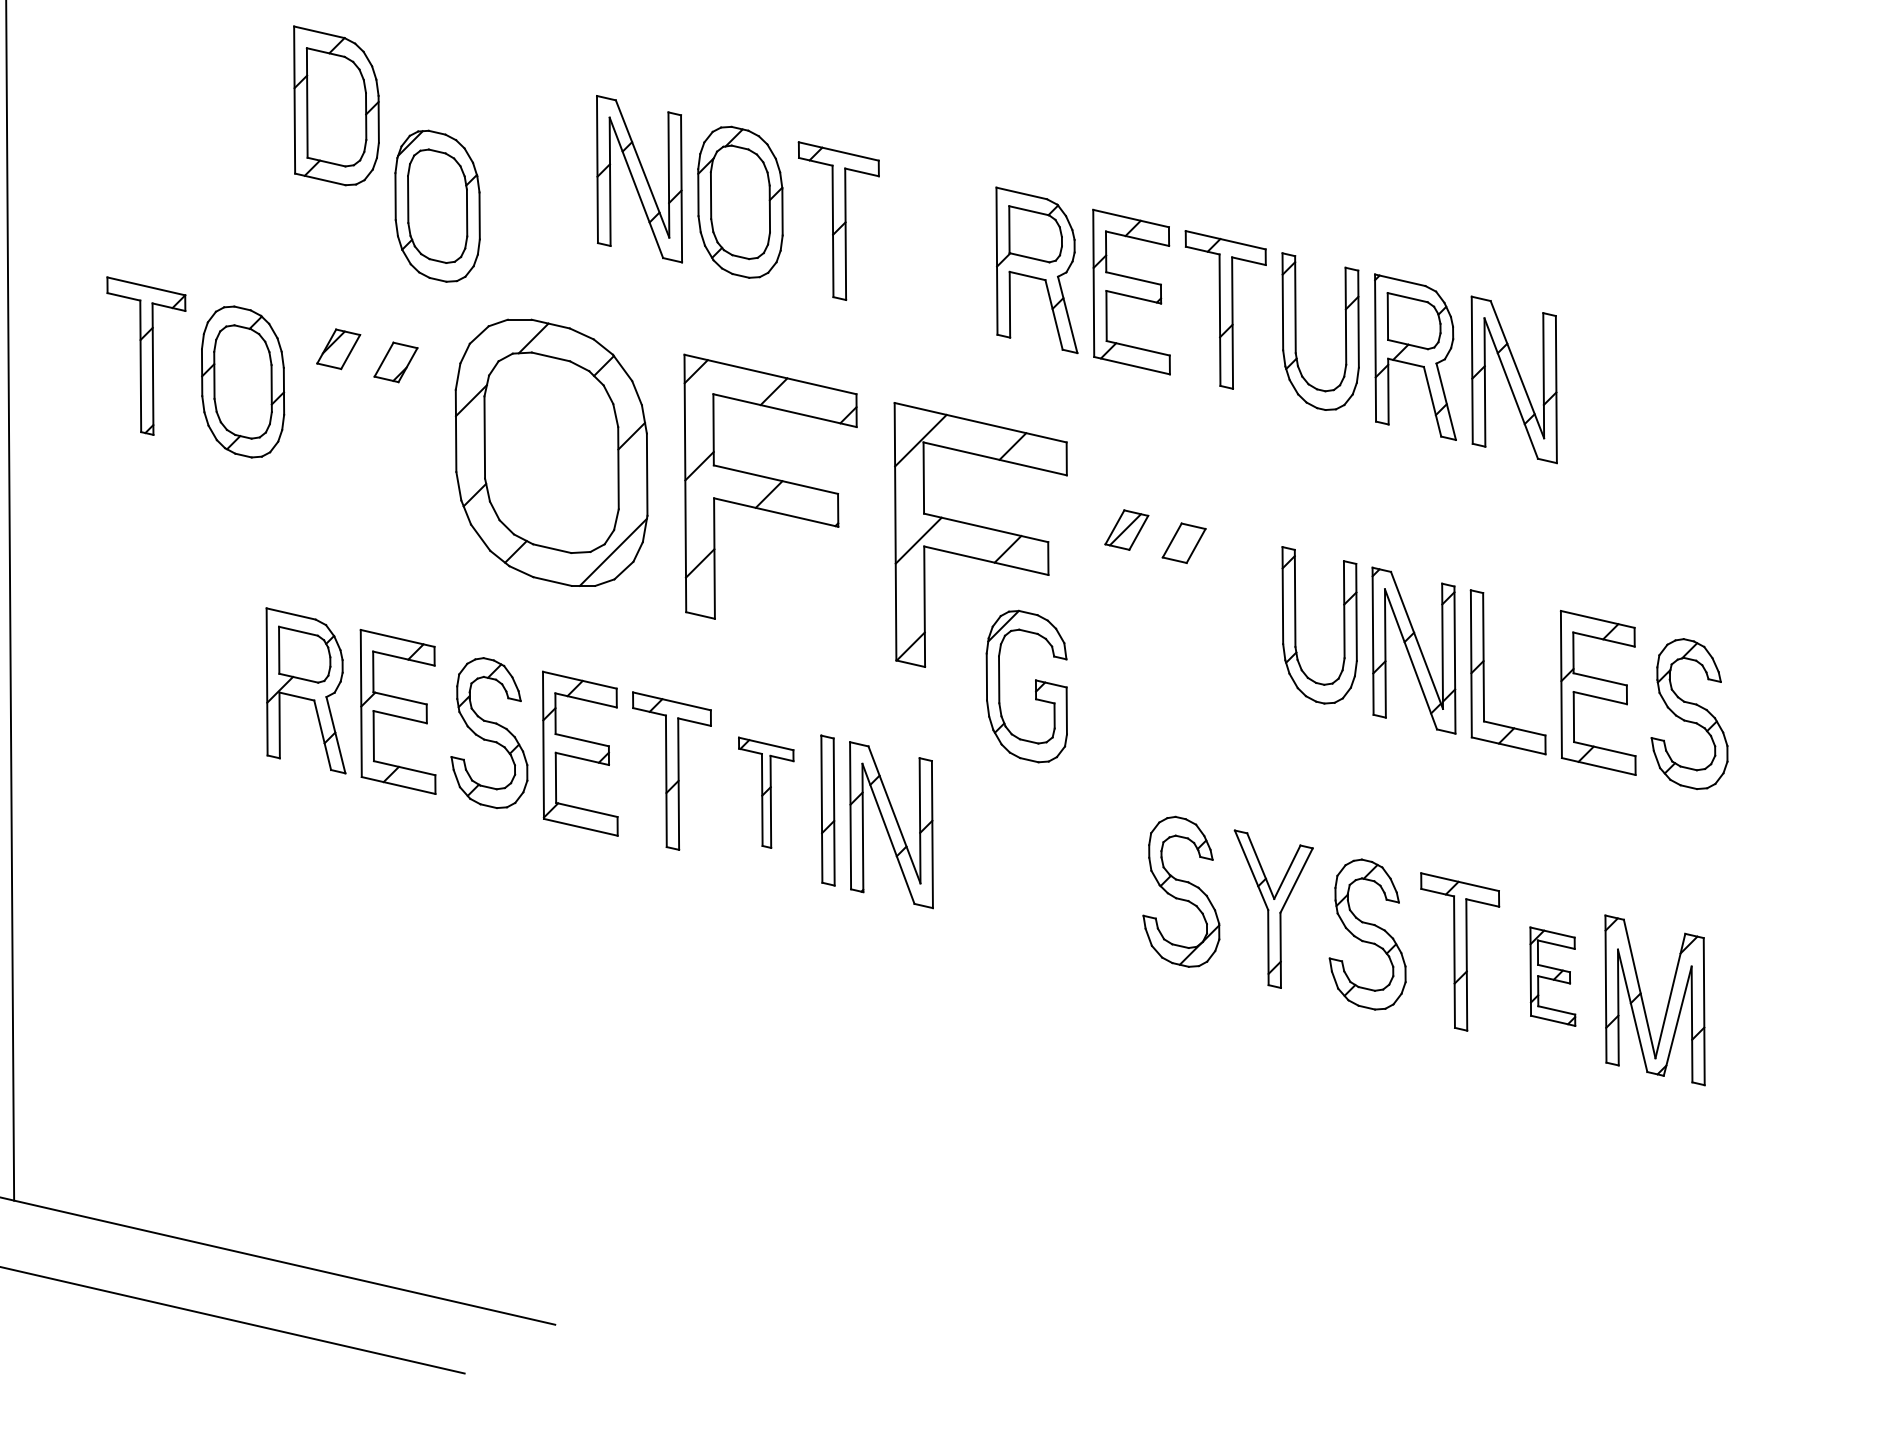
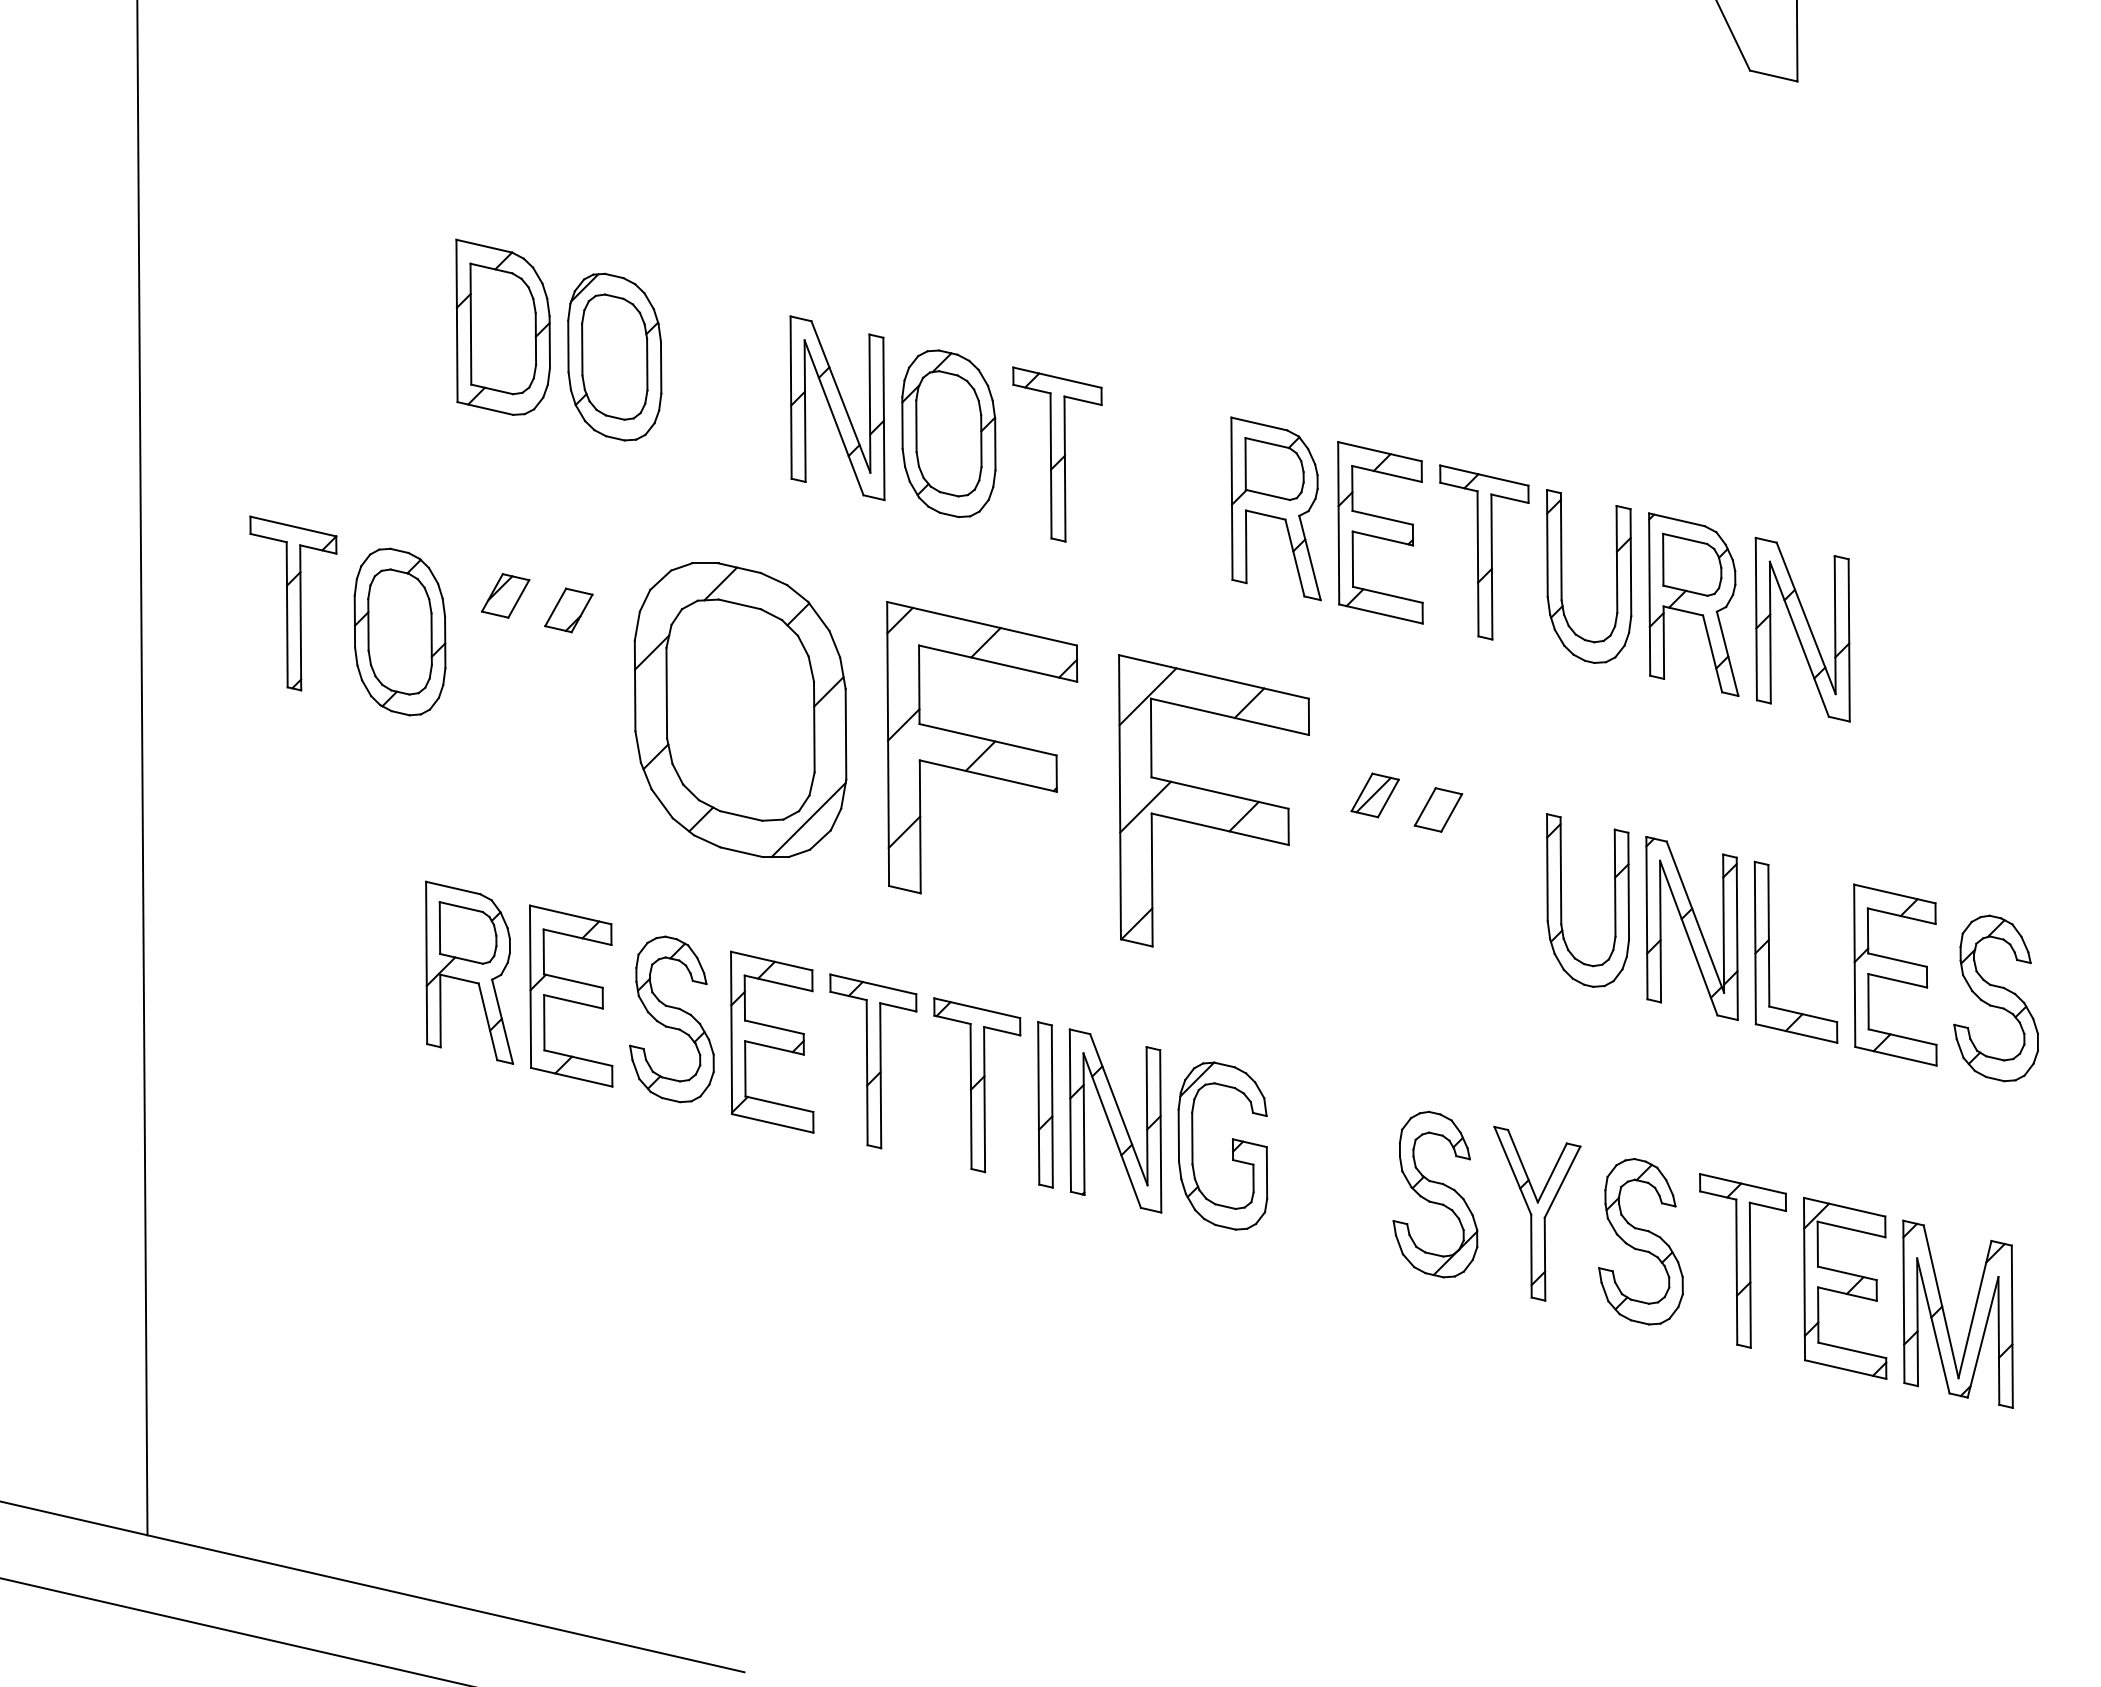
part: (437, 205) -> (614, 356), moved
part: (1035, 686) -> (1232, 1145), moved
part: (766, 792) -> (977, 1085), size x1.43
part: (1553, 976) -> (1845, 1287), size x1.67

